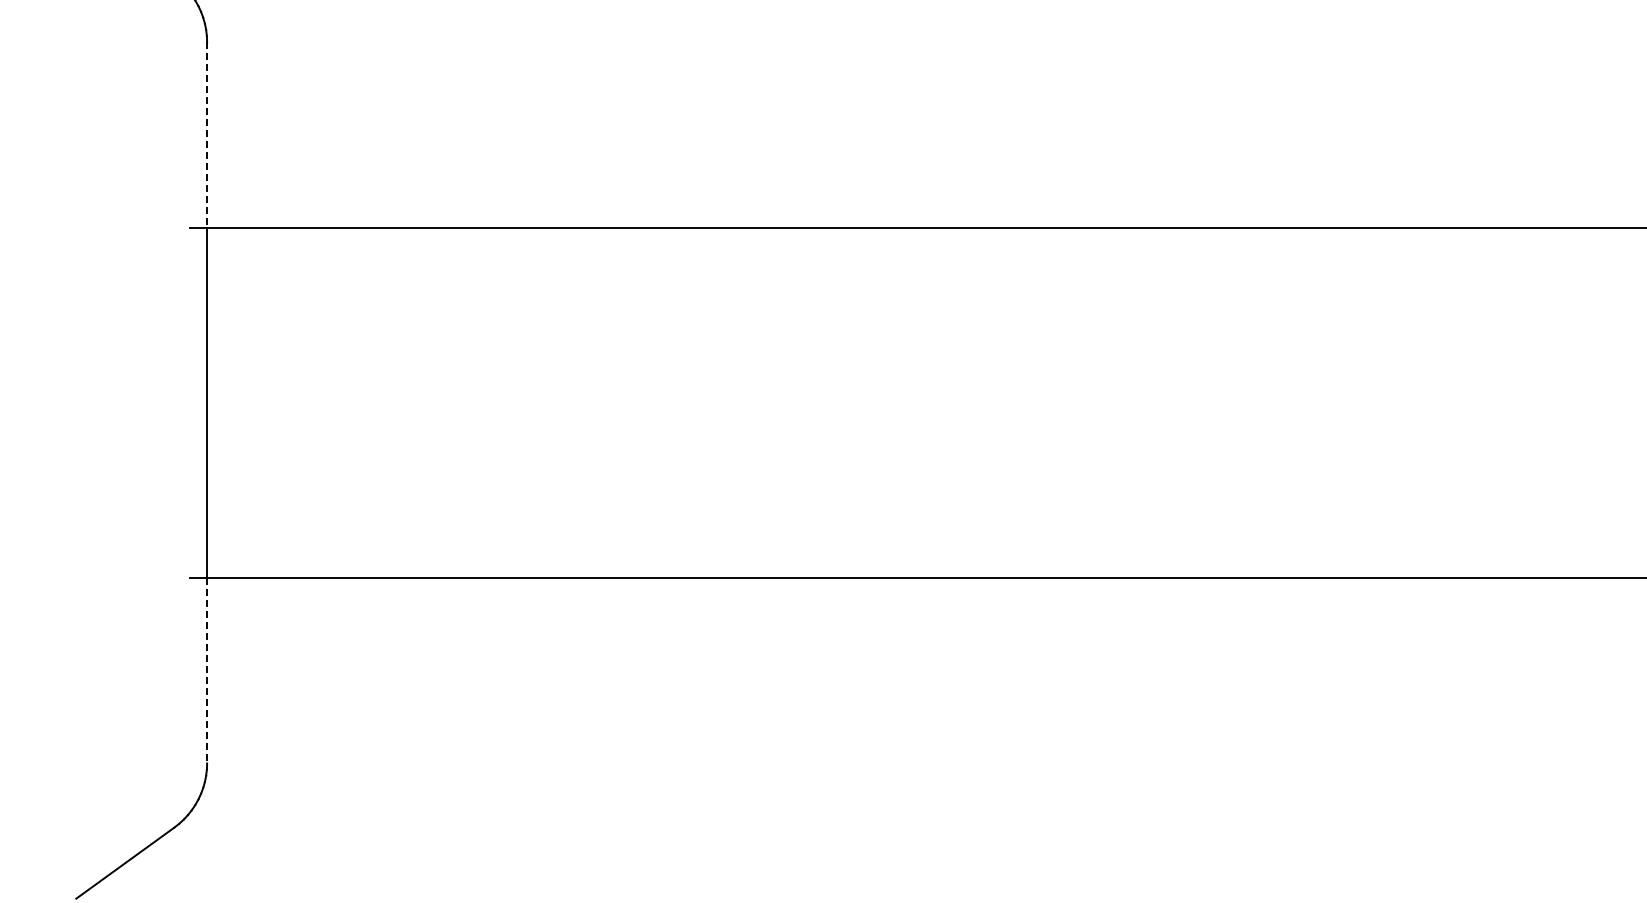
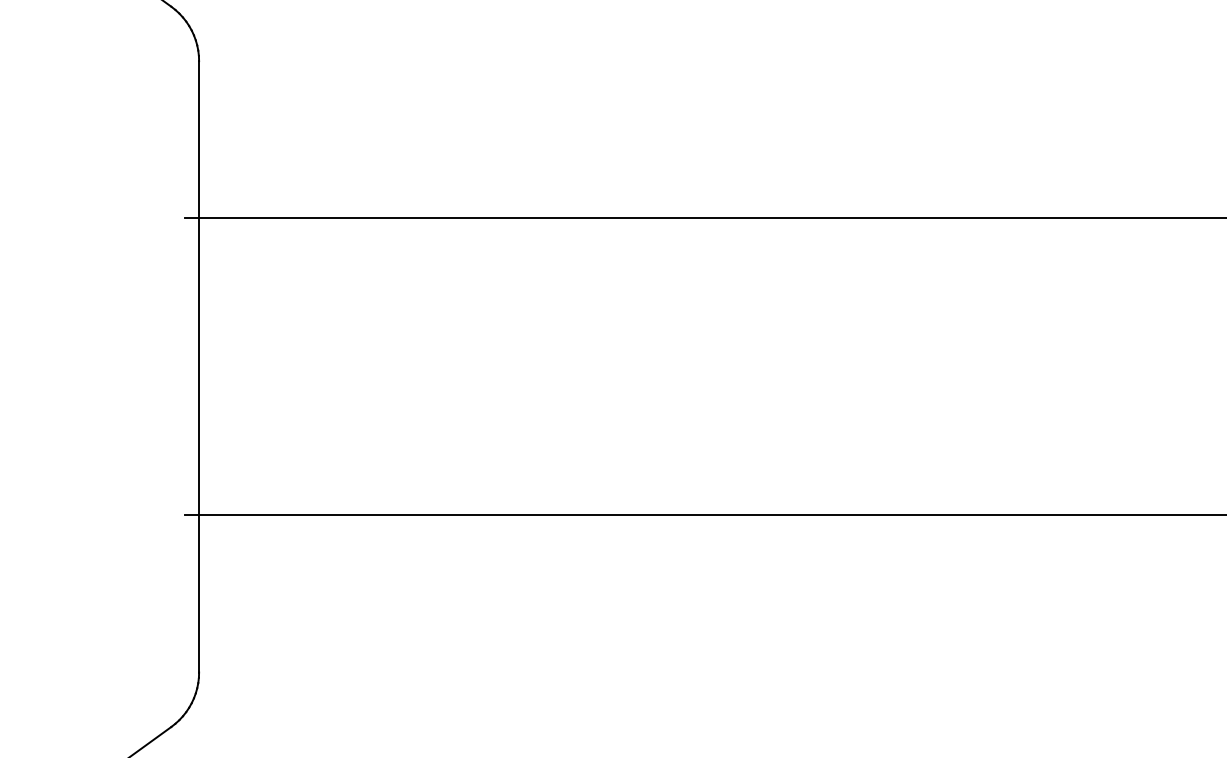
line: (207, 134) -> (199, 139), dashed -> solid
line: (207, 670) -> (199, 593), dashed -> solid

